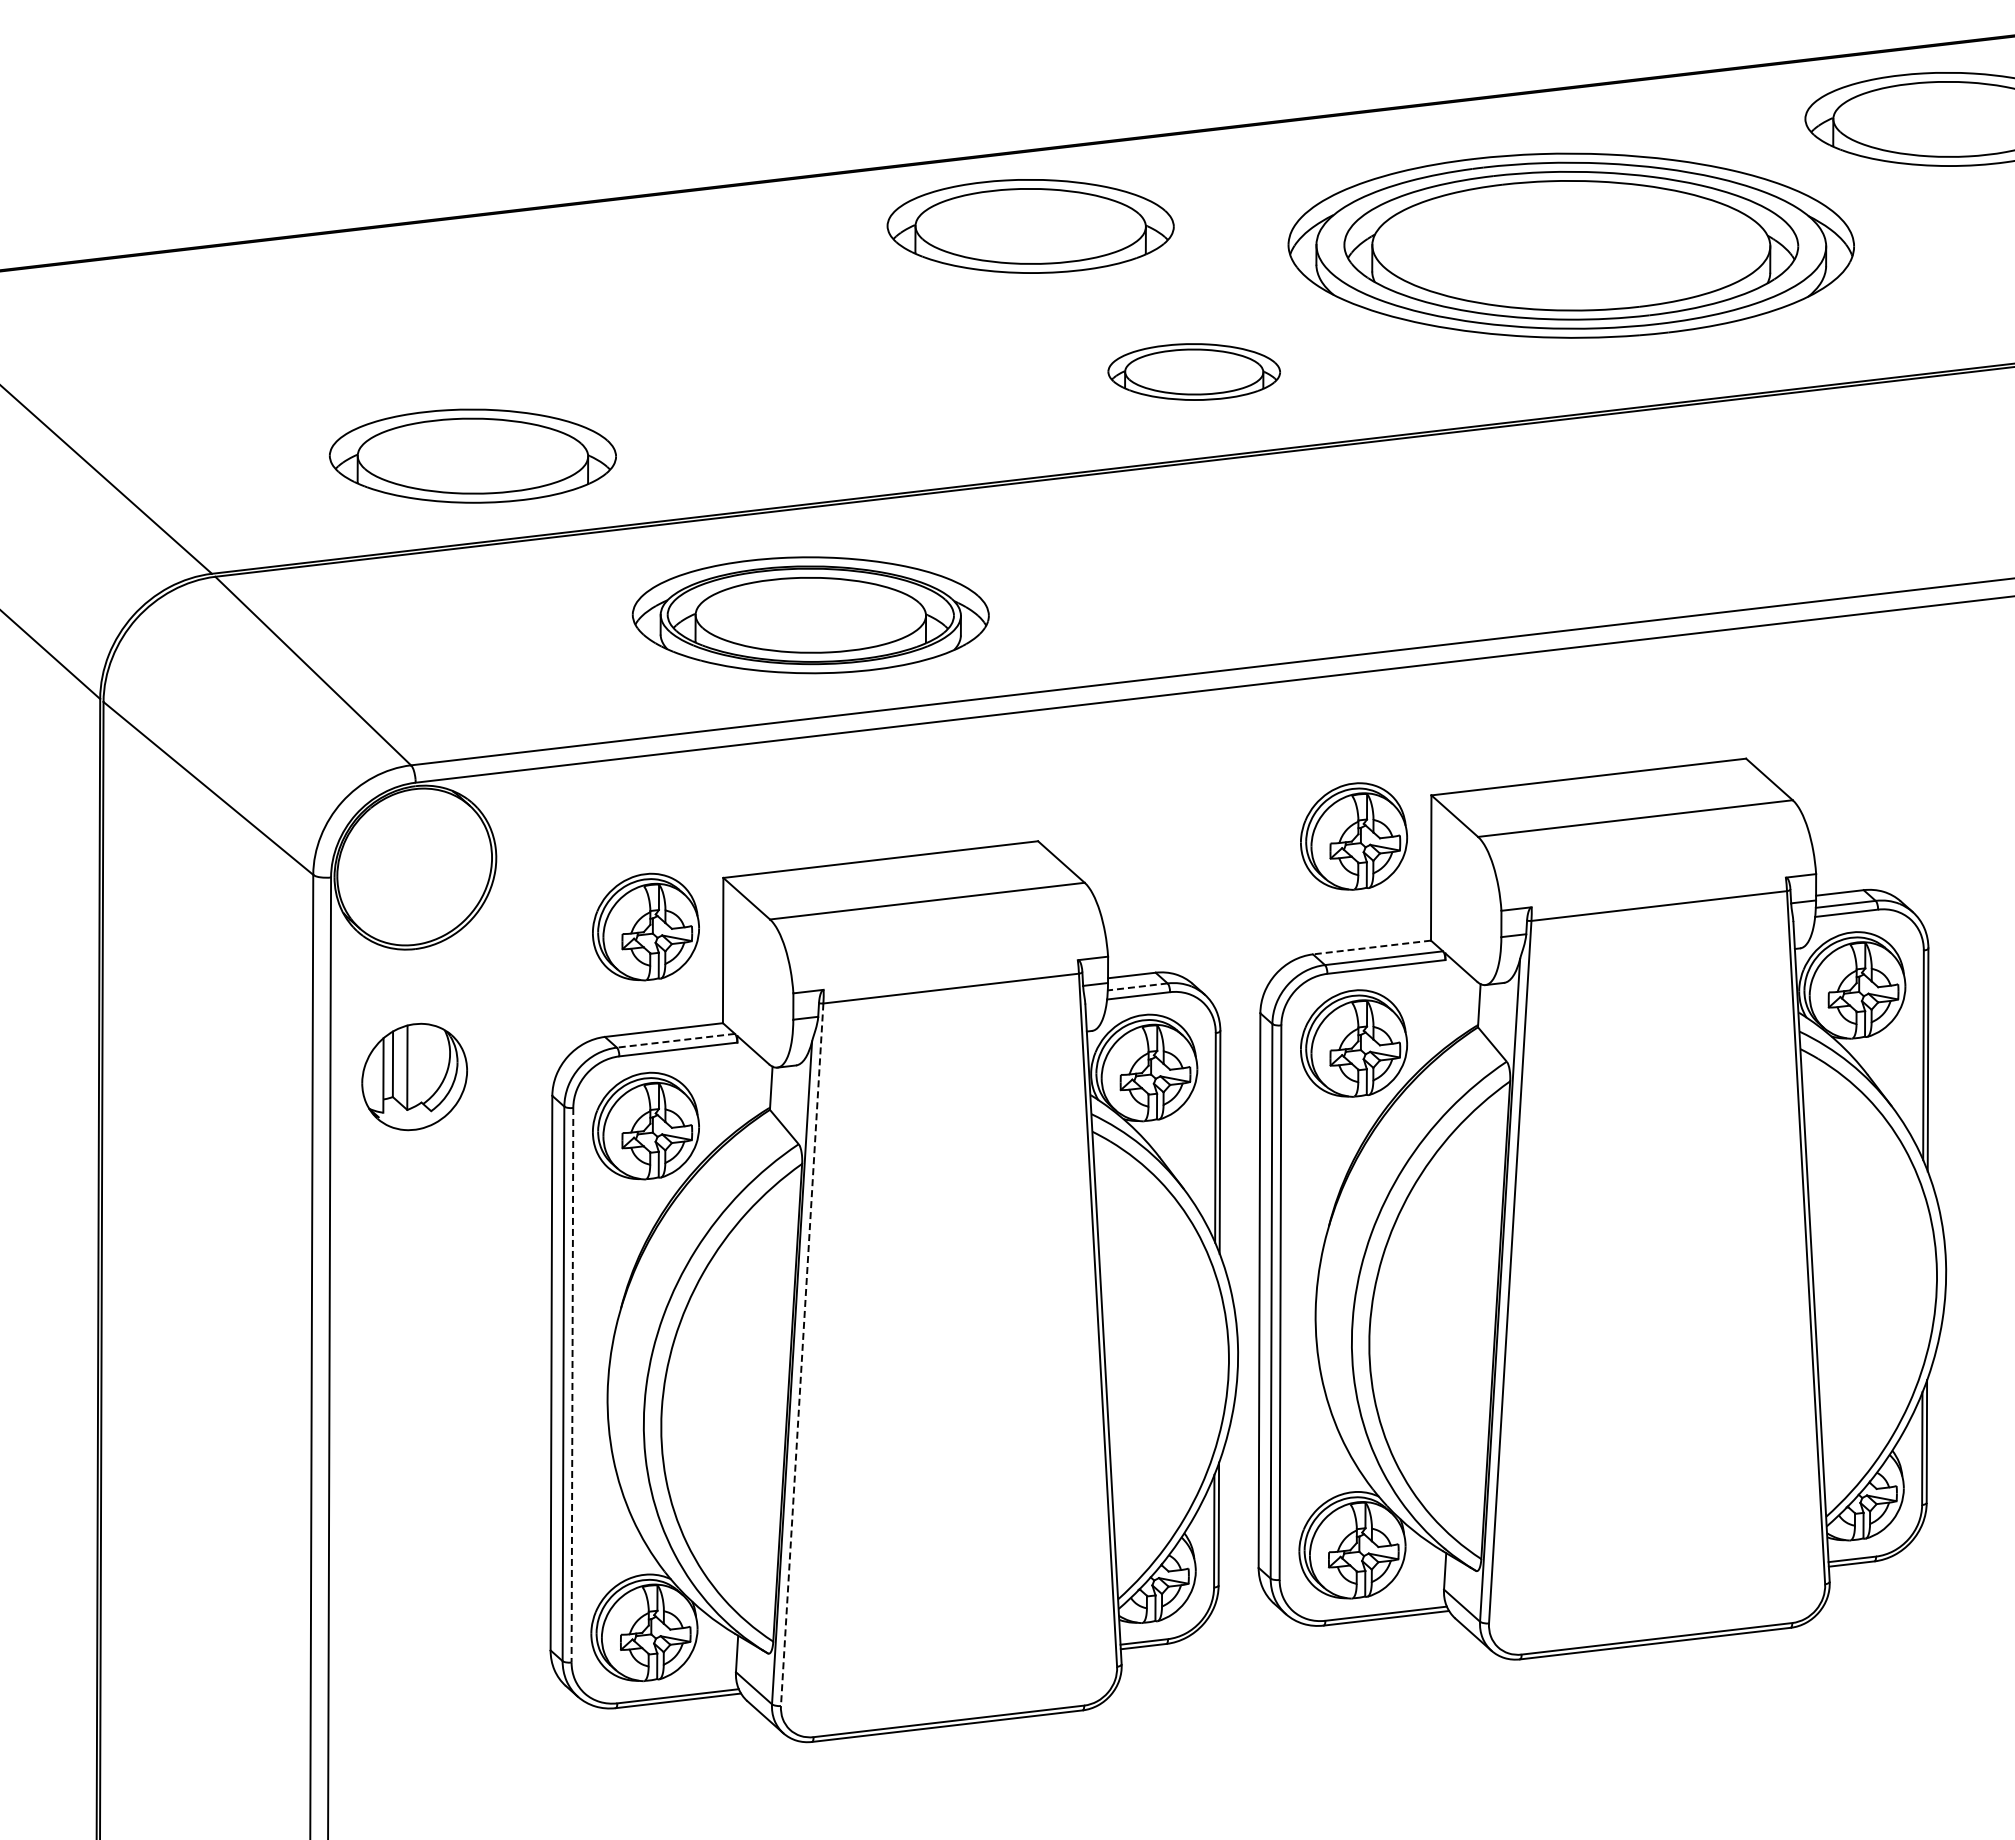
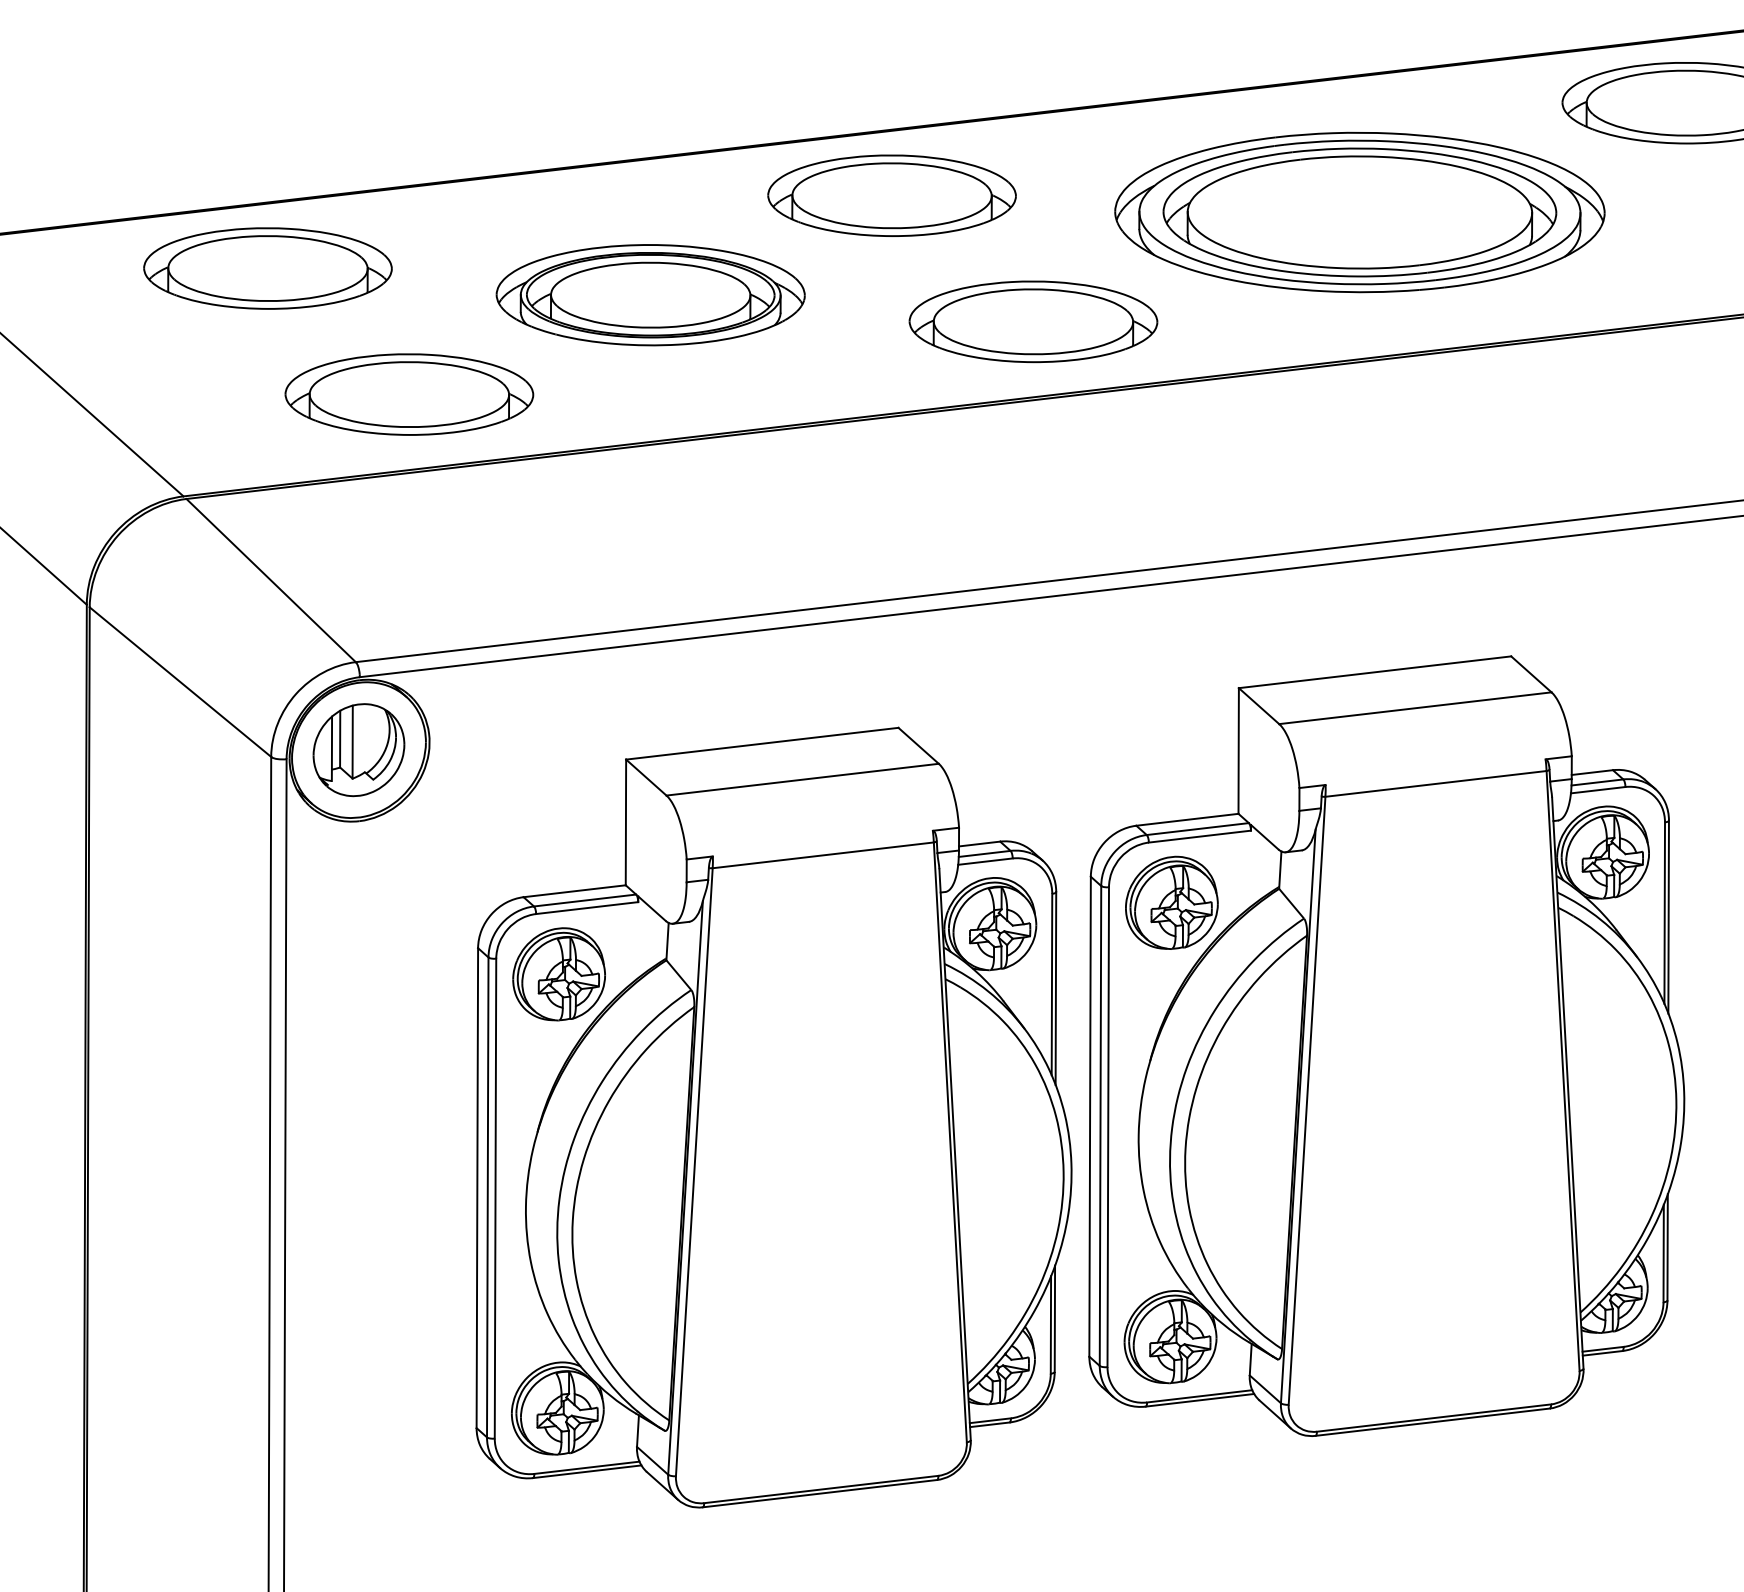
part: (309, 310) -> (267, 268), added
part: (1194, 371) -> (1033, 321), size x1.67
part: (810, 615) -> (650, 295), moved
part: (1354, 836) -> (1172, 723), removed
part: (645, 926) -> (558, 801), removed
line: (1371, 947) -> (1187, 819), dashed -> solid
line: (1137, 986) -> (984, 853), dashed -> solid
line: (675, 1040) -> (584, 900), dashed -> solid
part: (414, 1076) -> (358, 749), moved
line: (802, 1354) -> (694, 1172), dashed -> solid
line: (572, 1385) -> (495, 1198), dashed -> solid

